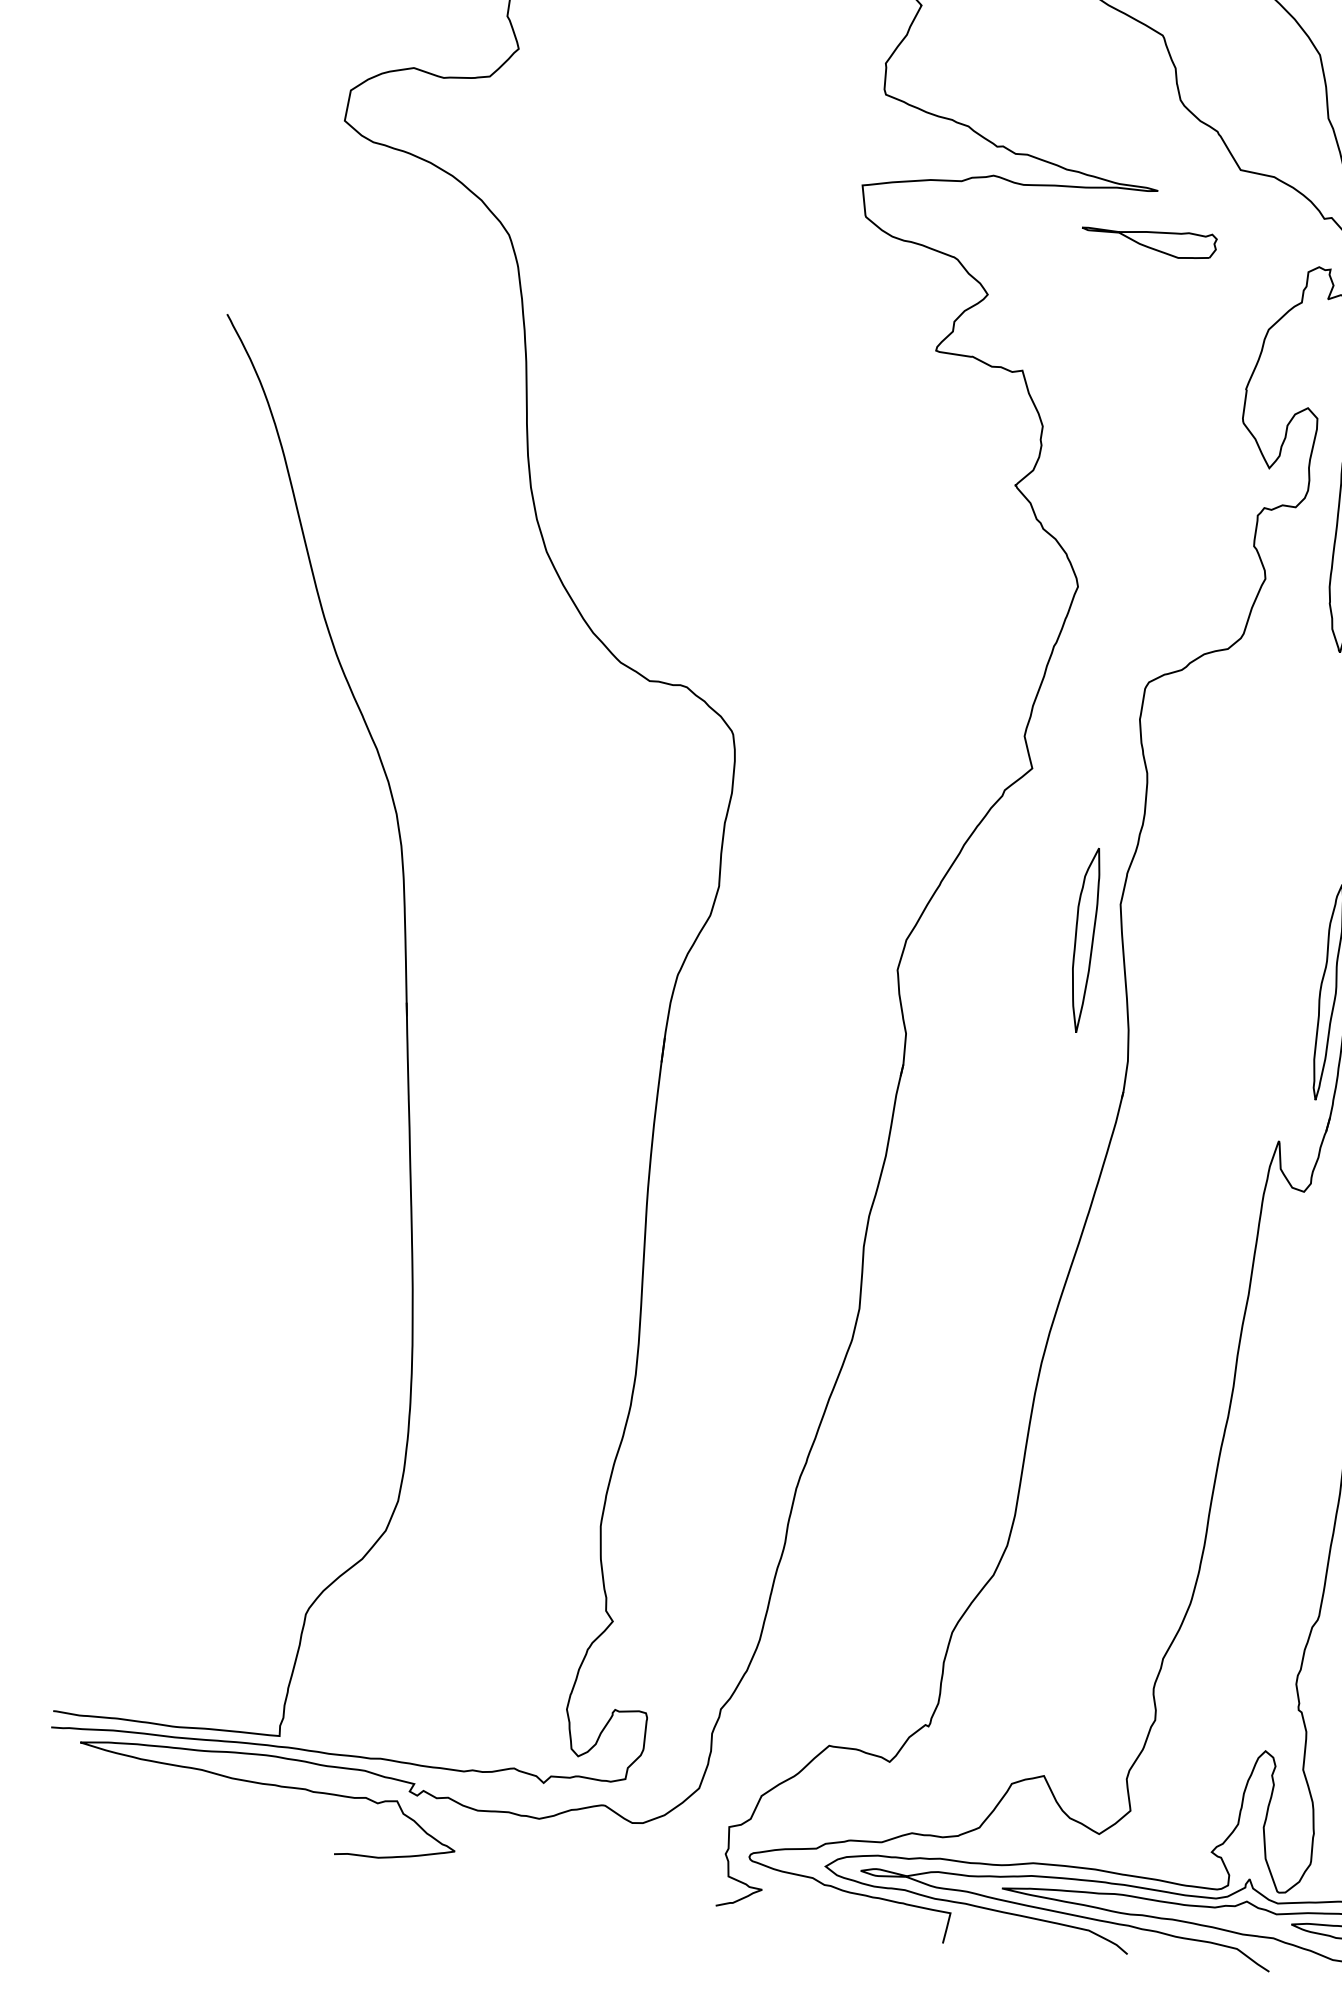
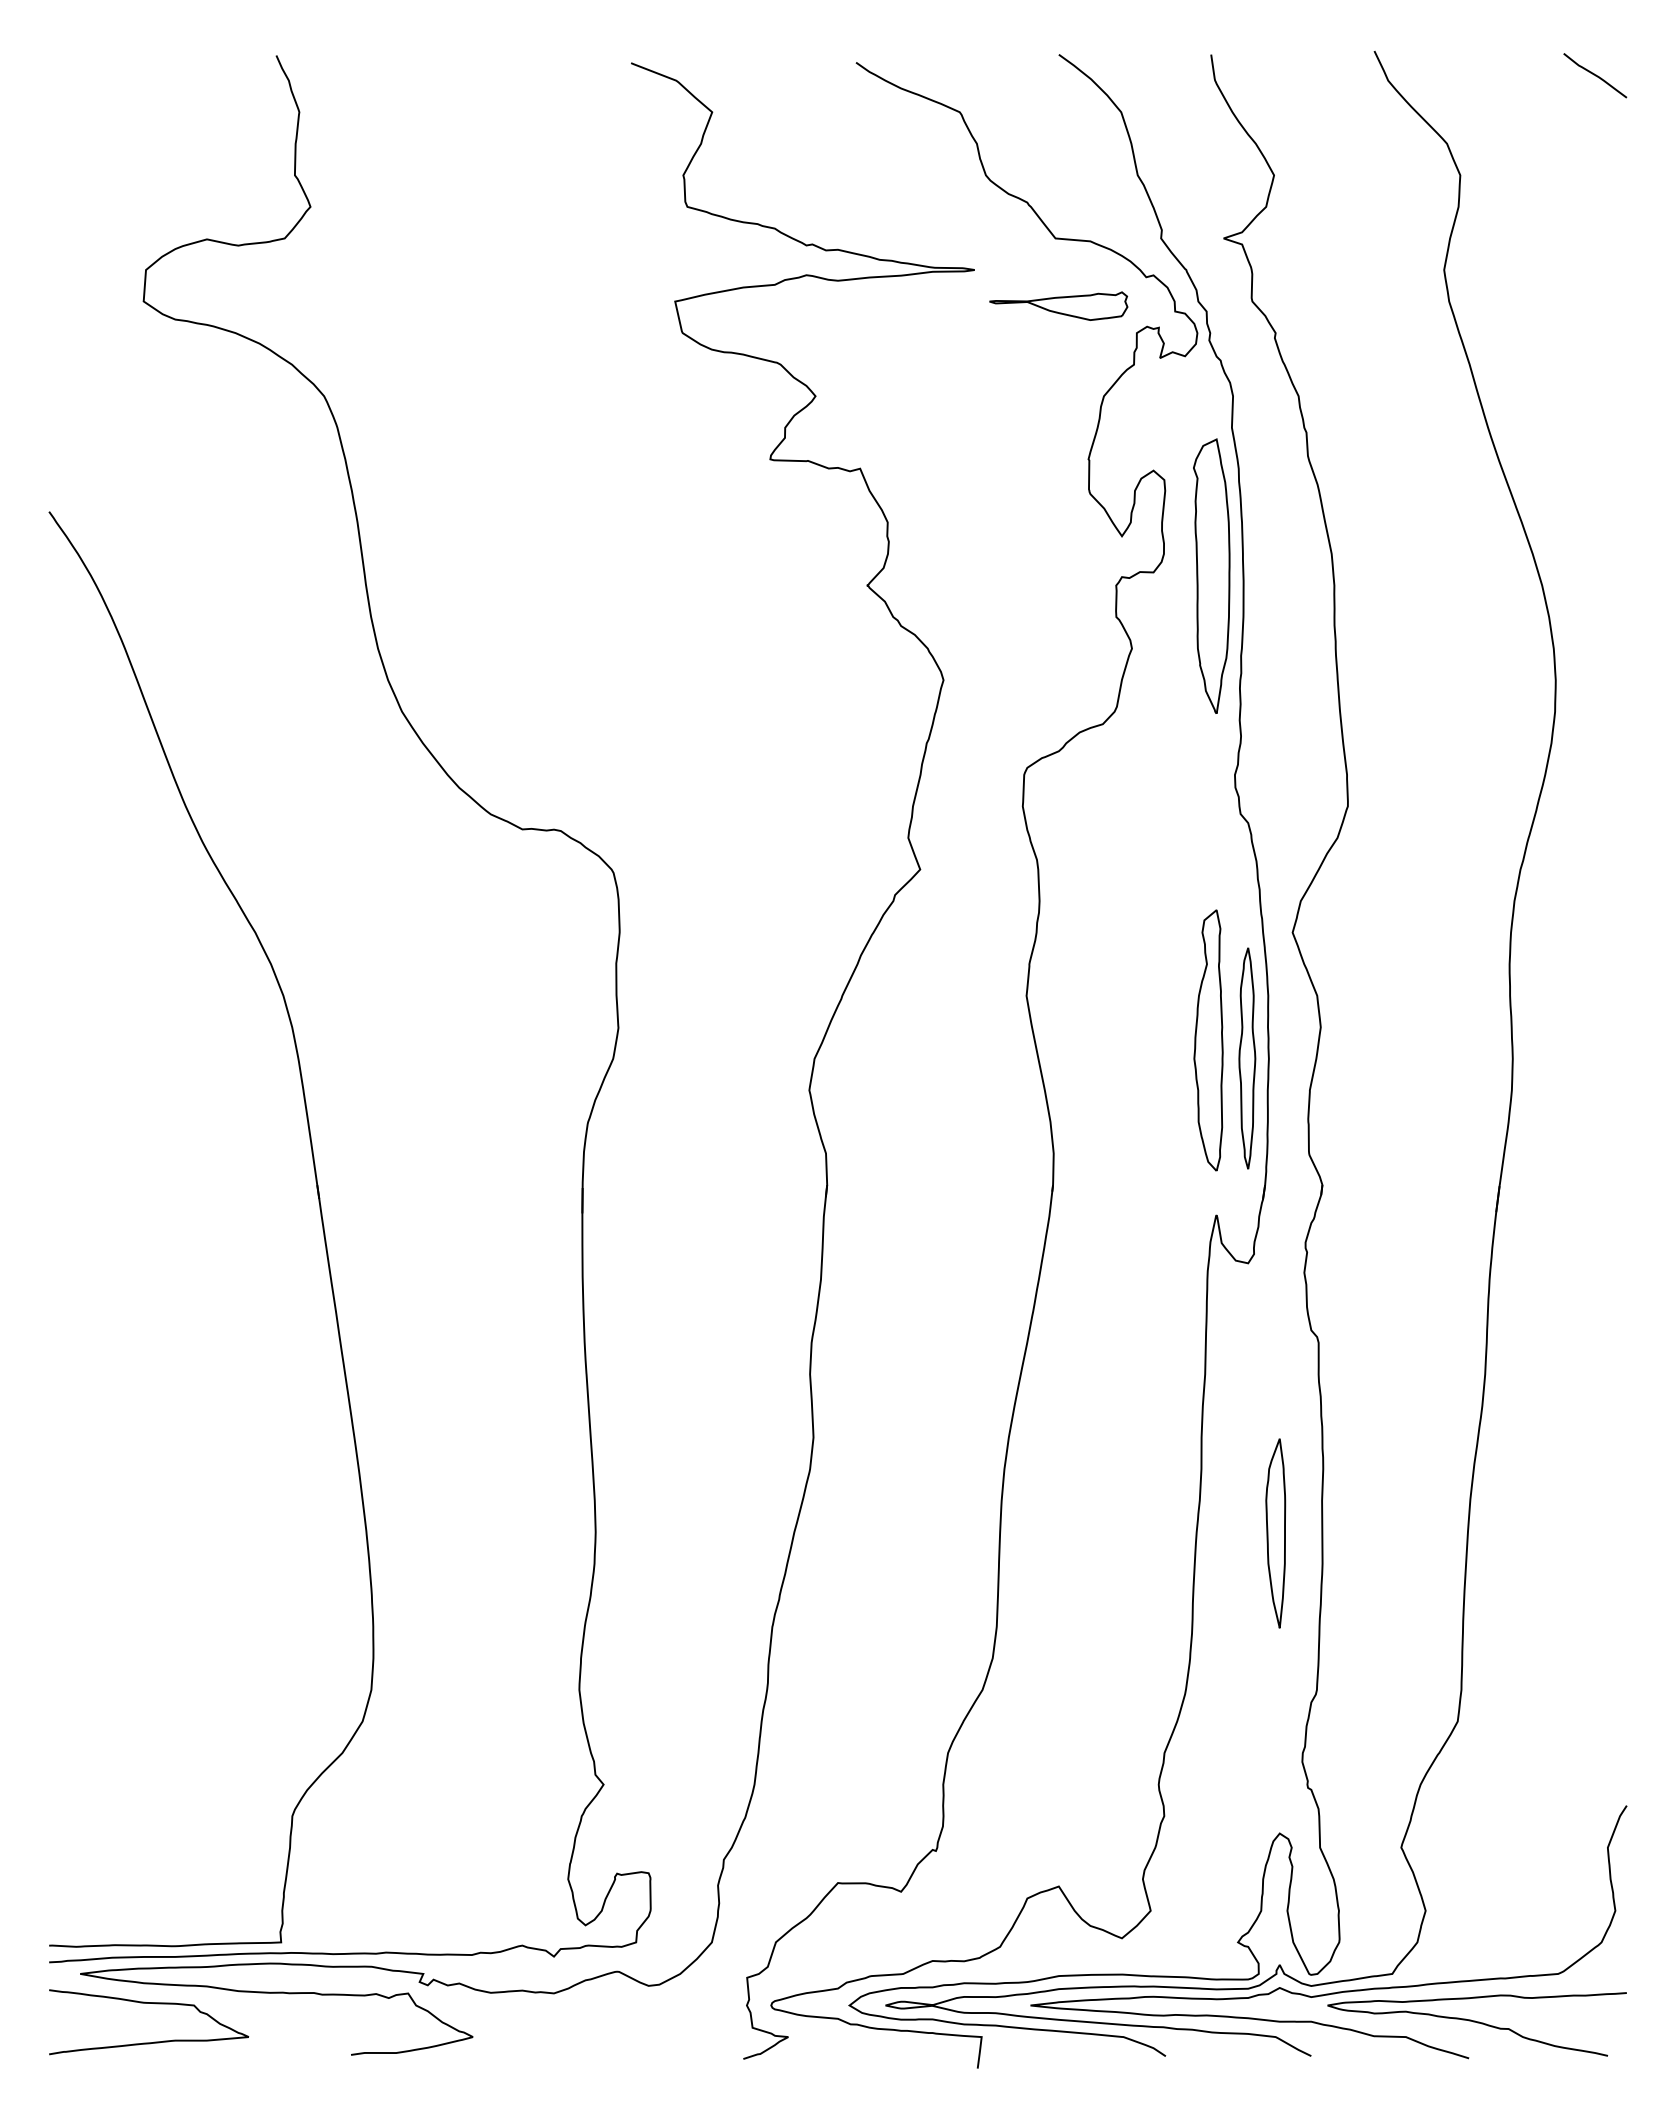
part: (1148, 239) -> (1058, 305), moved
part: (1083, 939) -> (1275, 1533), moved
part: (1292, 969) -> (1208, 1040), added
curve: (149, 1781) -> (155, 2004), added

